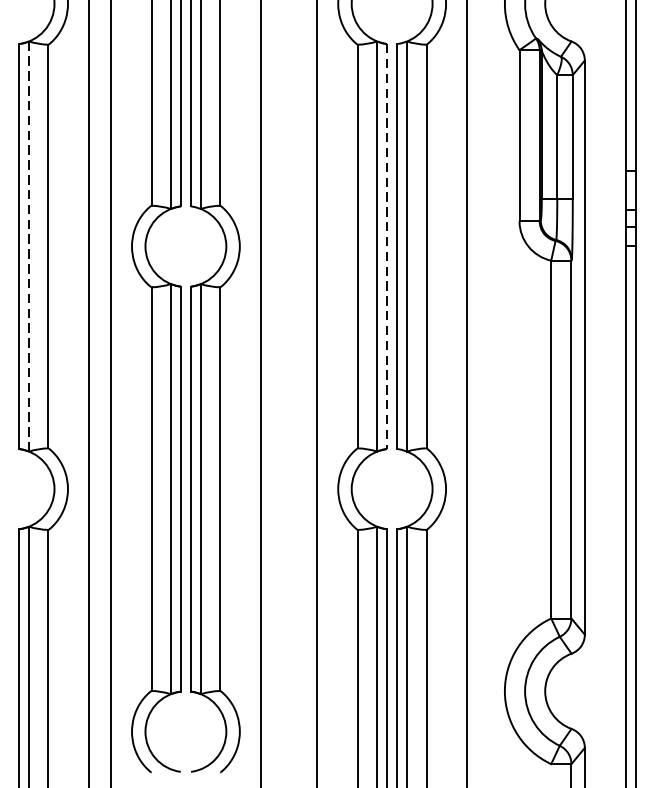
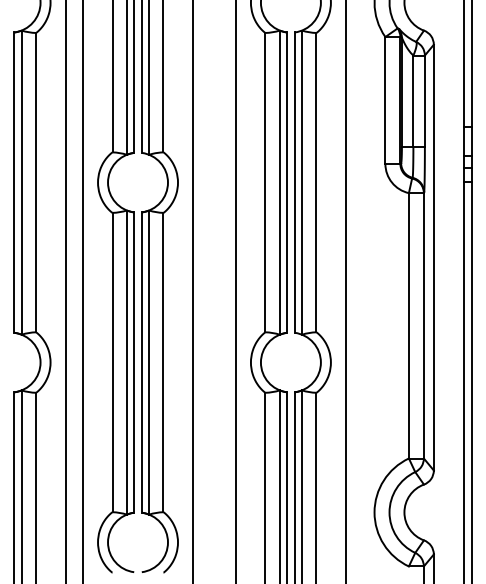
line: (28, 247) -> (21, 183), dashed -> solid
line: (387, 247) -> (287, 183), dashed -> solid

